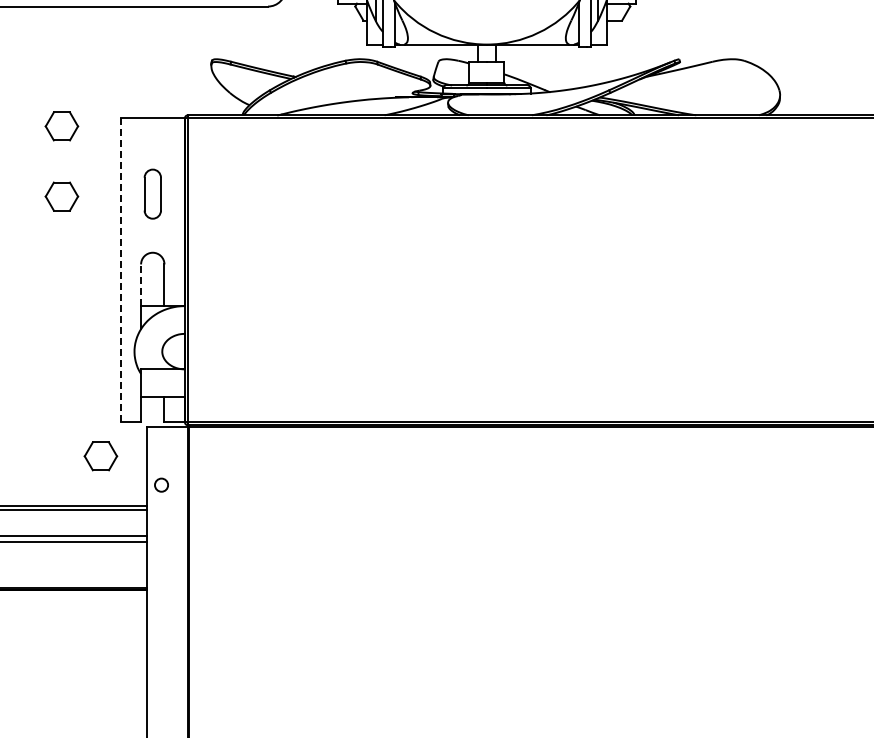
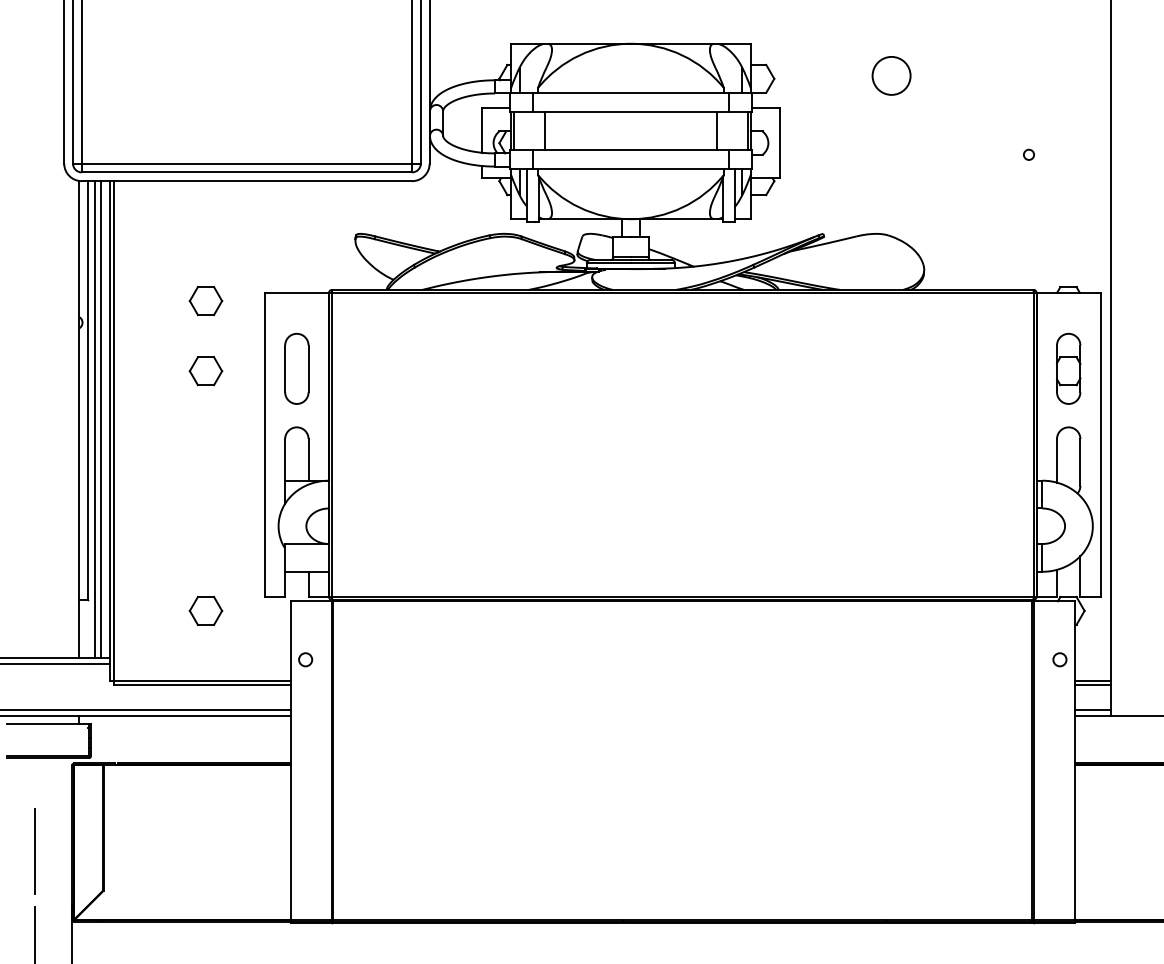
part: (152, 193) -> (296, 368), size x1.43
line: (120, 269) -> (264, 444), dashed -> solid
line: (141, 284) -> (285, 459), dashed -> solid
part: (100, 455) -> (205, 610), moved

